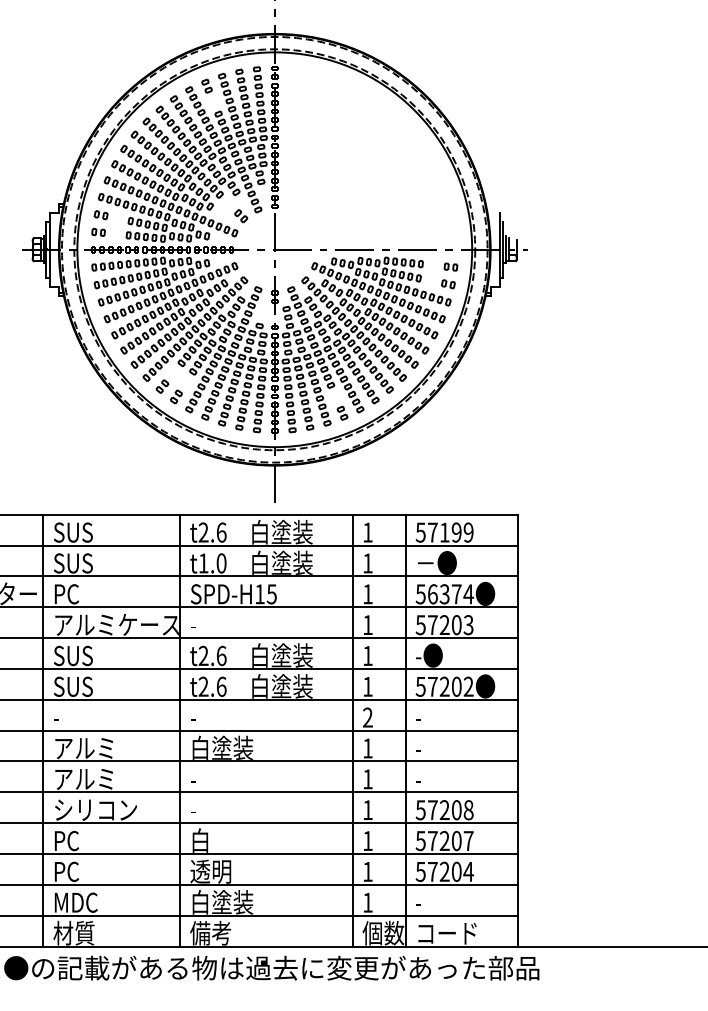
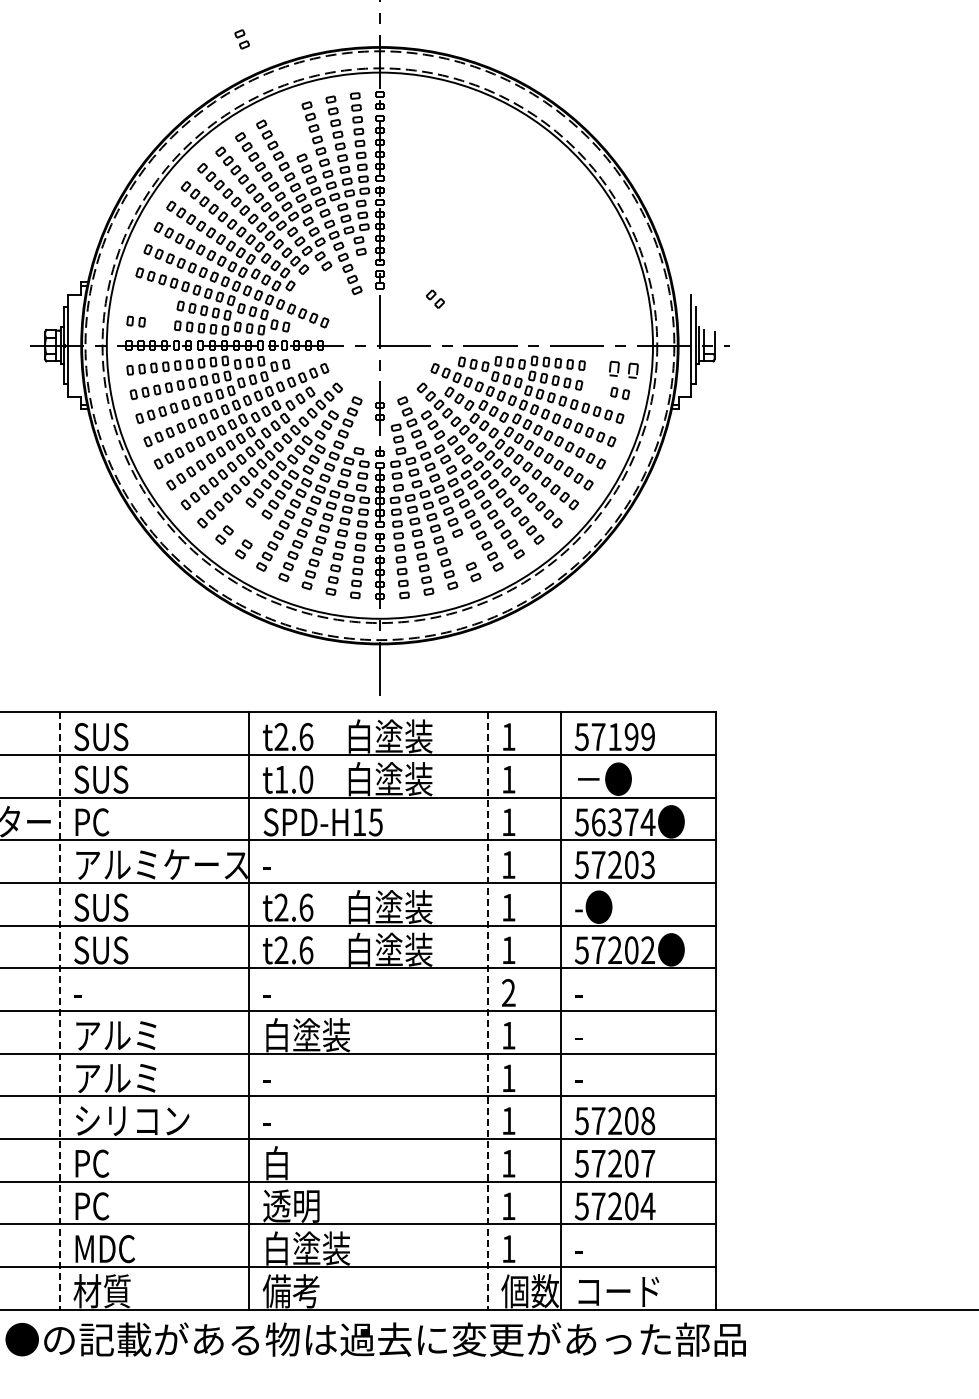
part: (206, 86) -> (241, 39), moved
part: (101, 214) -> (139, 297), removed
part: (241, 215) -> (435, 298), moved
part: (450, 266) -> (623, 369), size x1.6
line: (43, 730) -> (59, 1010), solid -> dashed
line: (352, 730) -> (487, 1010), solid -> dashed

